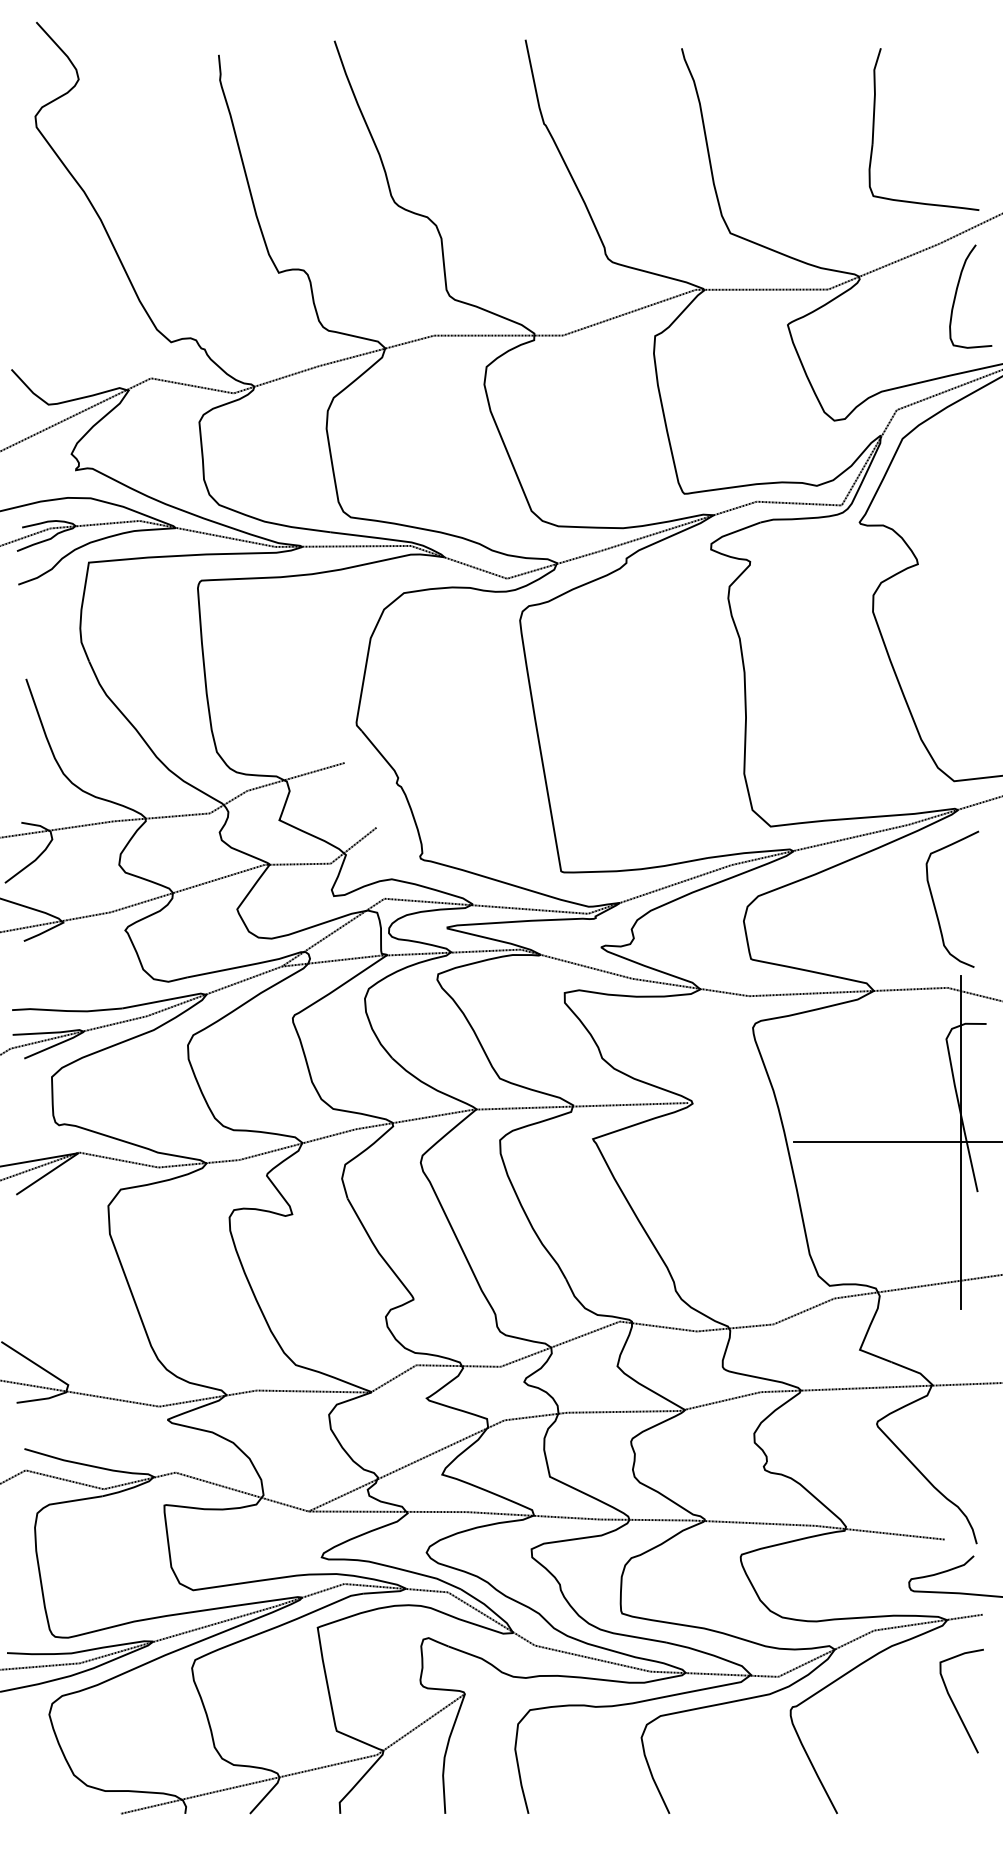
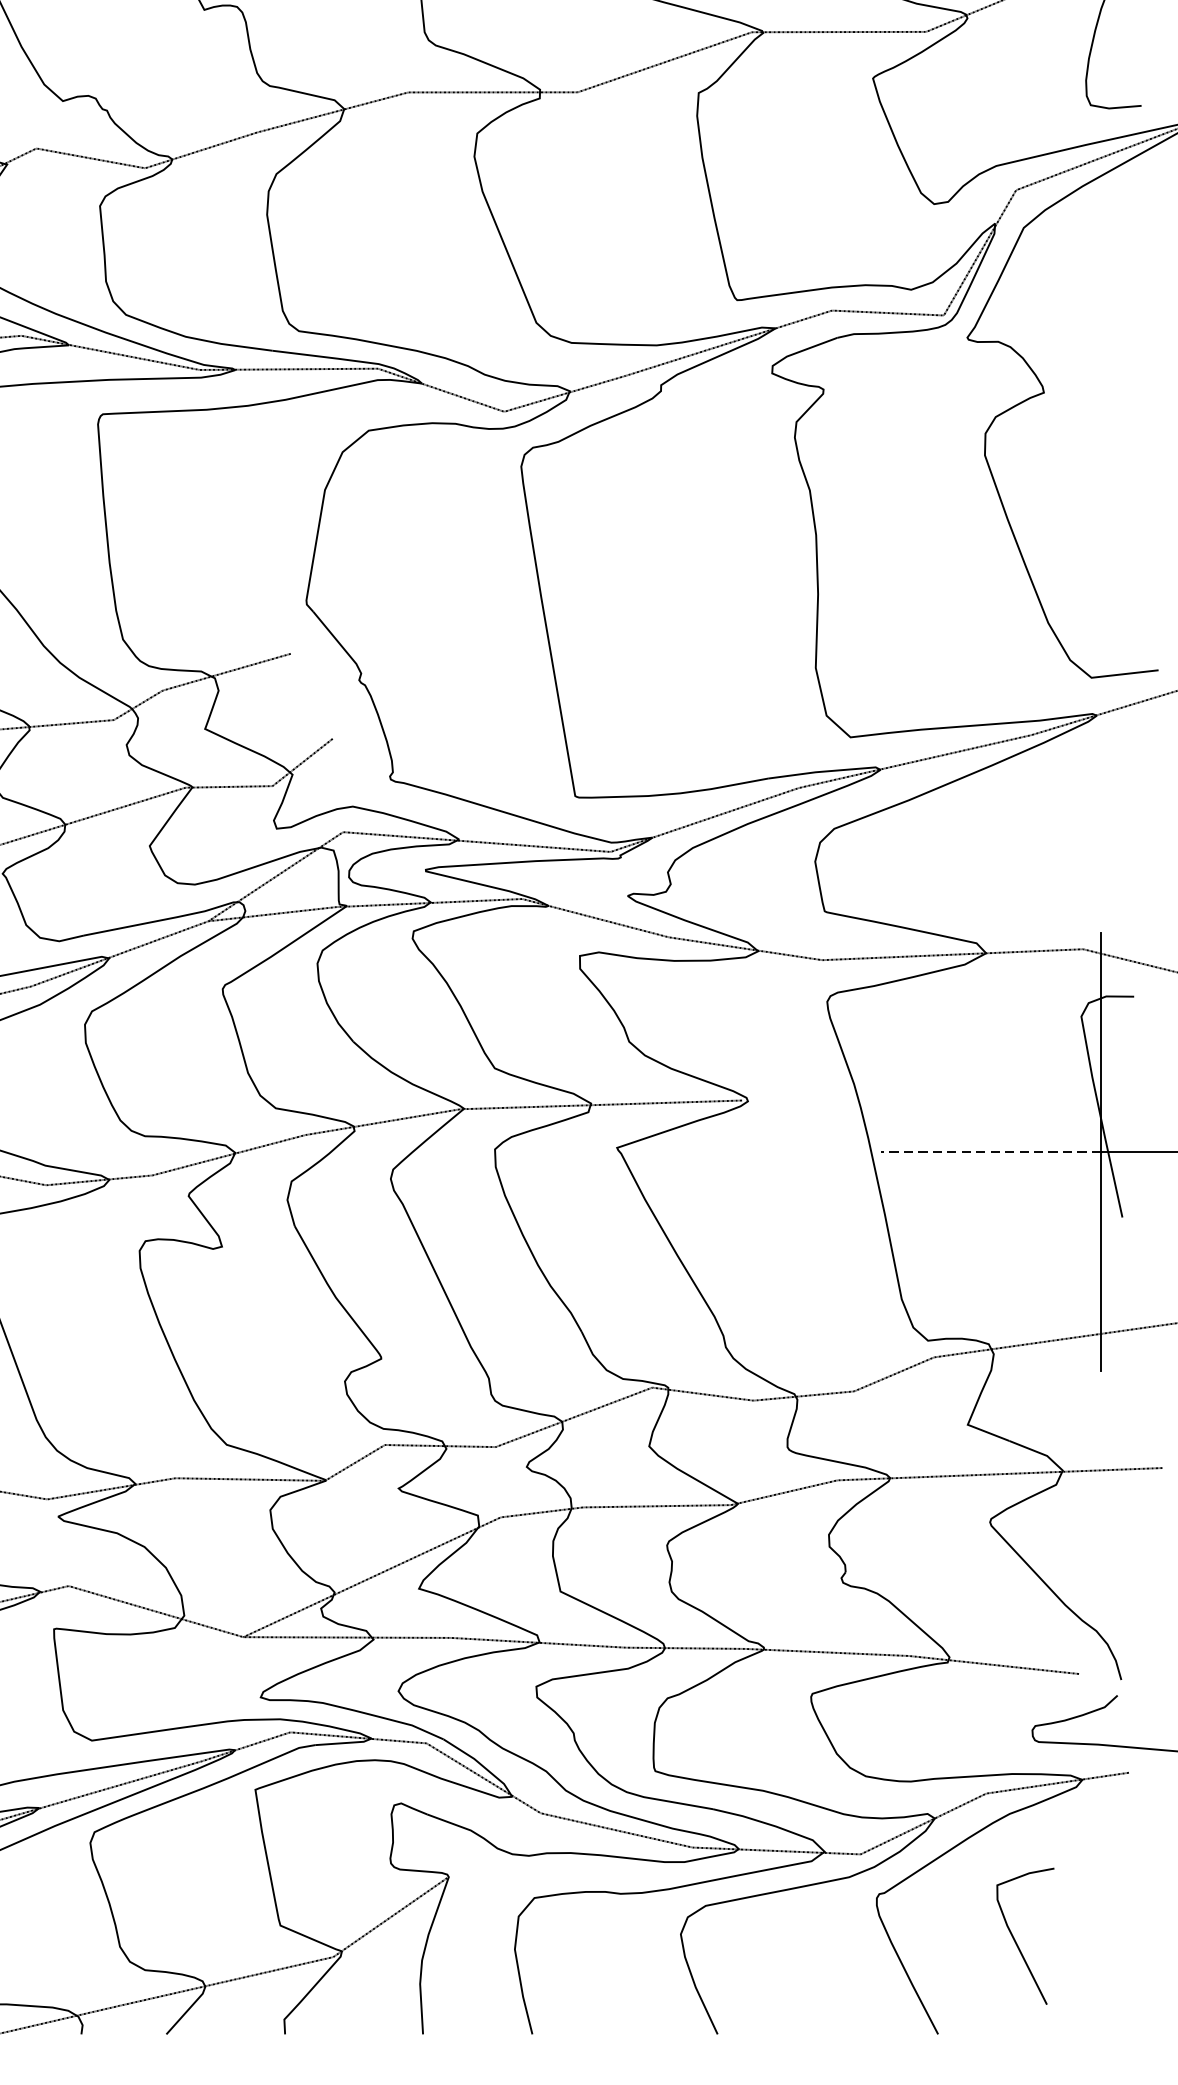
curve: (934, 901) -> (1065, 835), removed
line: (877, 1142) -> (990, 1152), solid -> dashed
curve: (954, 1703) -> (1015, 1939), moved

